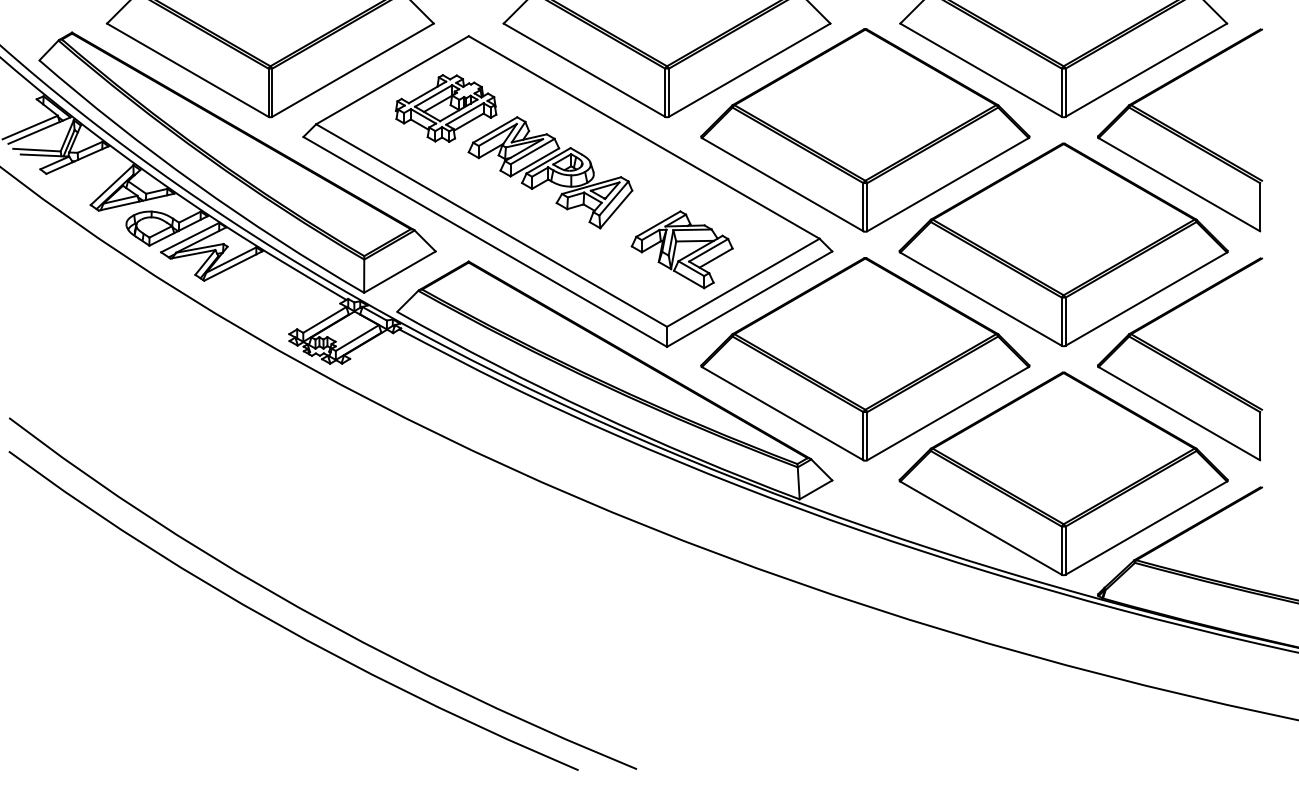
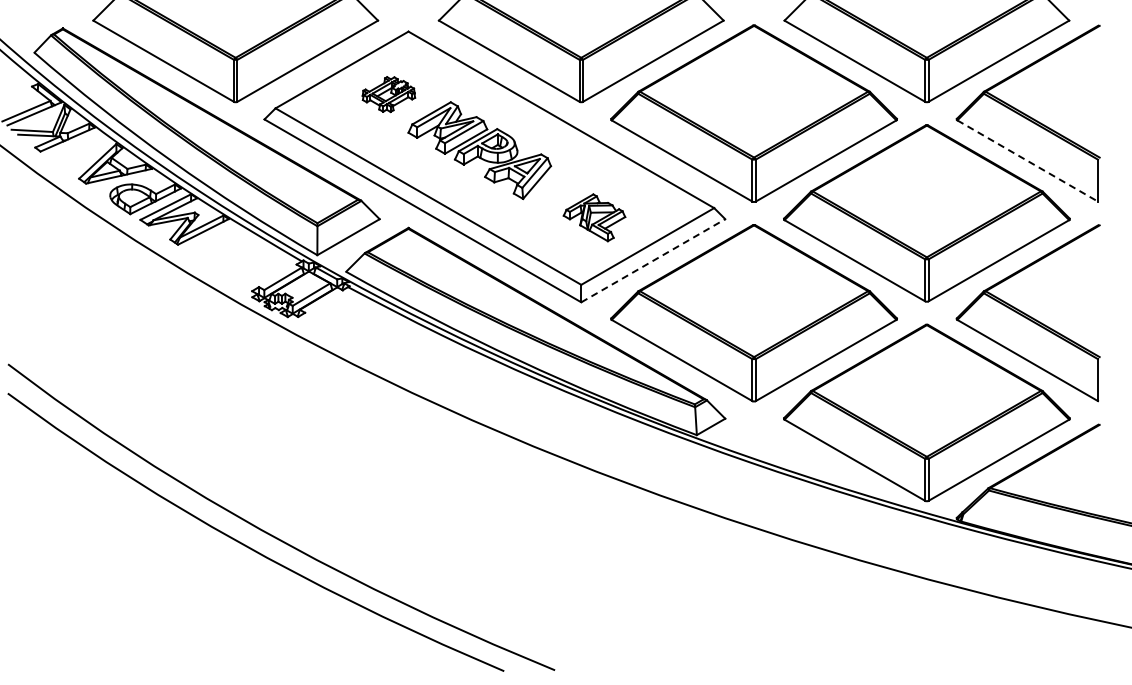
part: (445, 108) -> (388, 94), size x0.6
line: (1180, 185) -> (1028, 161), solid -> dashed
part: (682, 249) -> (594, 217), size x0.7
line: (749, 298) -> (653, 260), solid -> dashed

